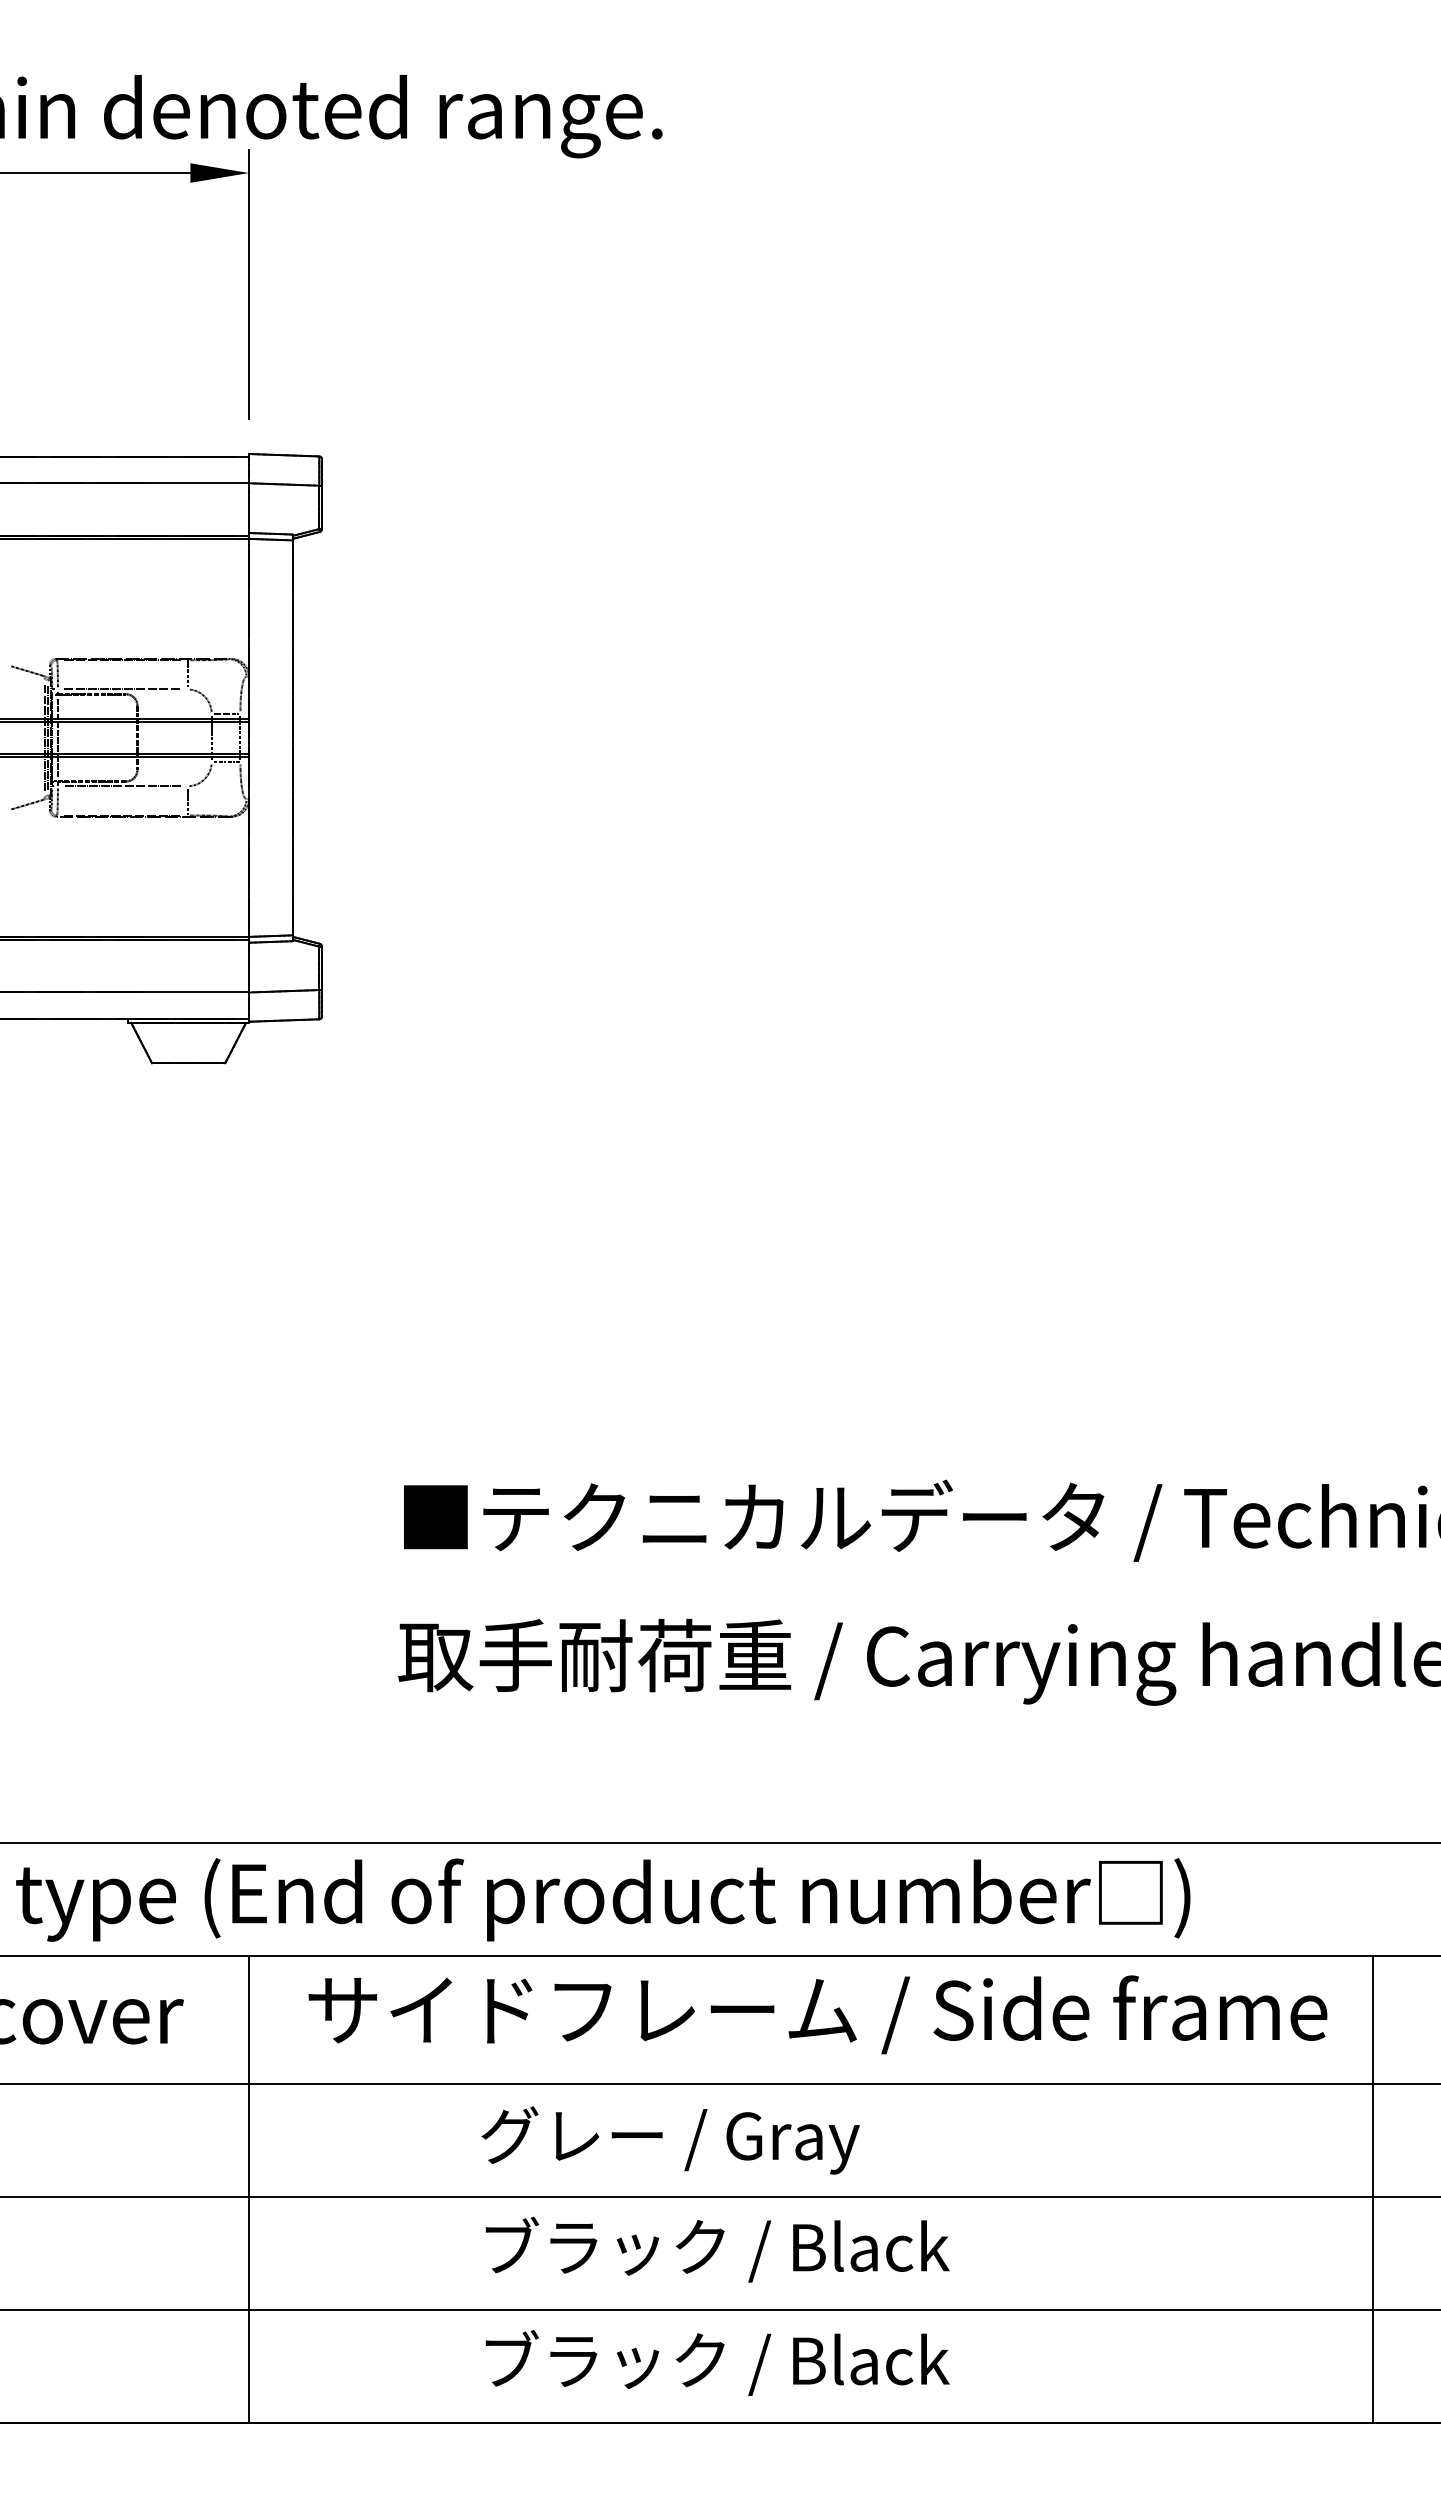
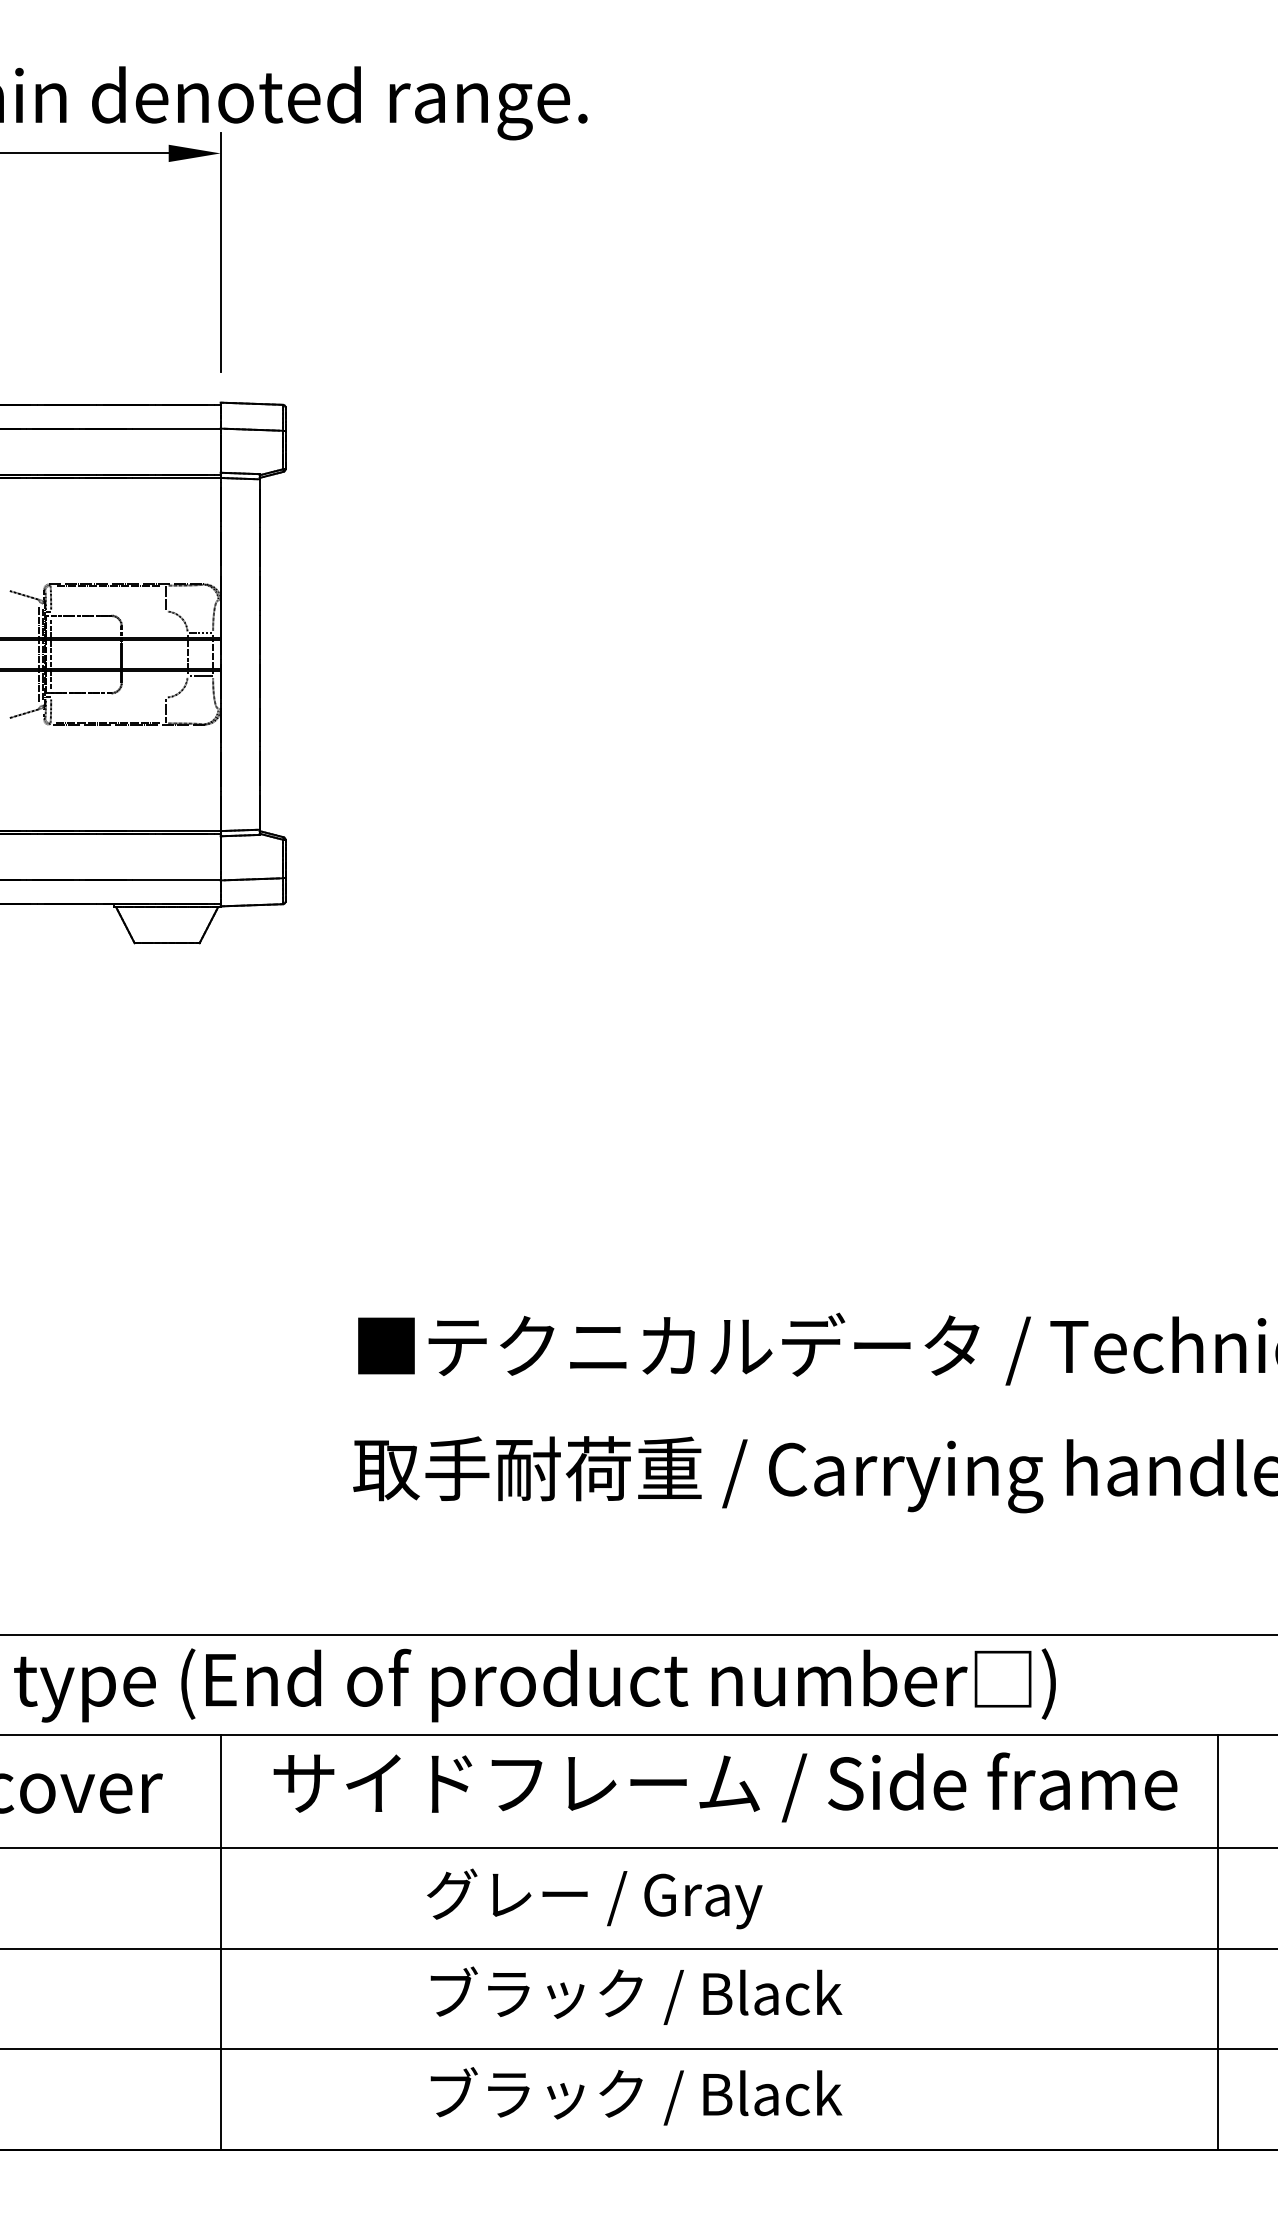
line: (122, 689) -> (108, 611), removed
line: (122, 786) -> (108, 697), removed

